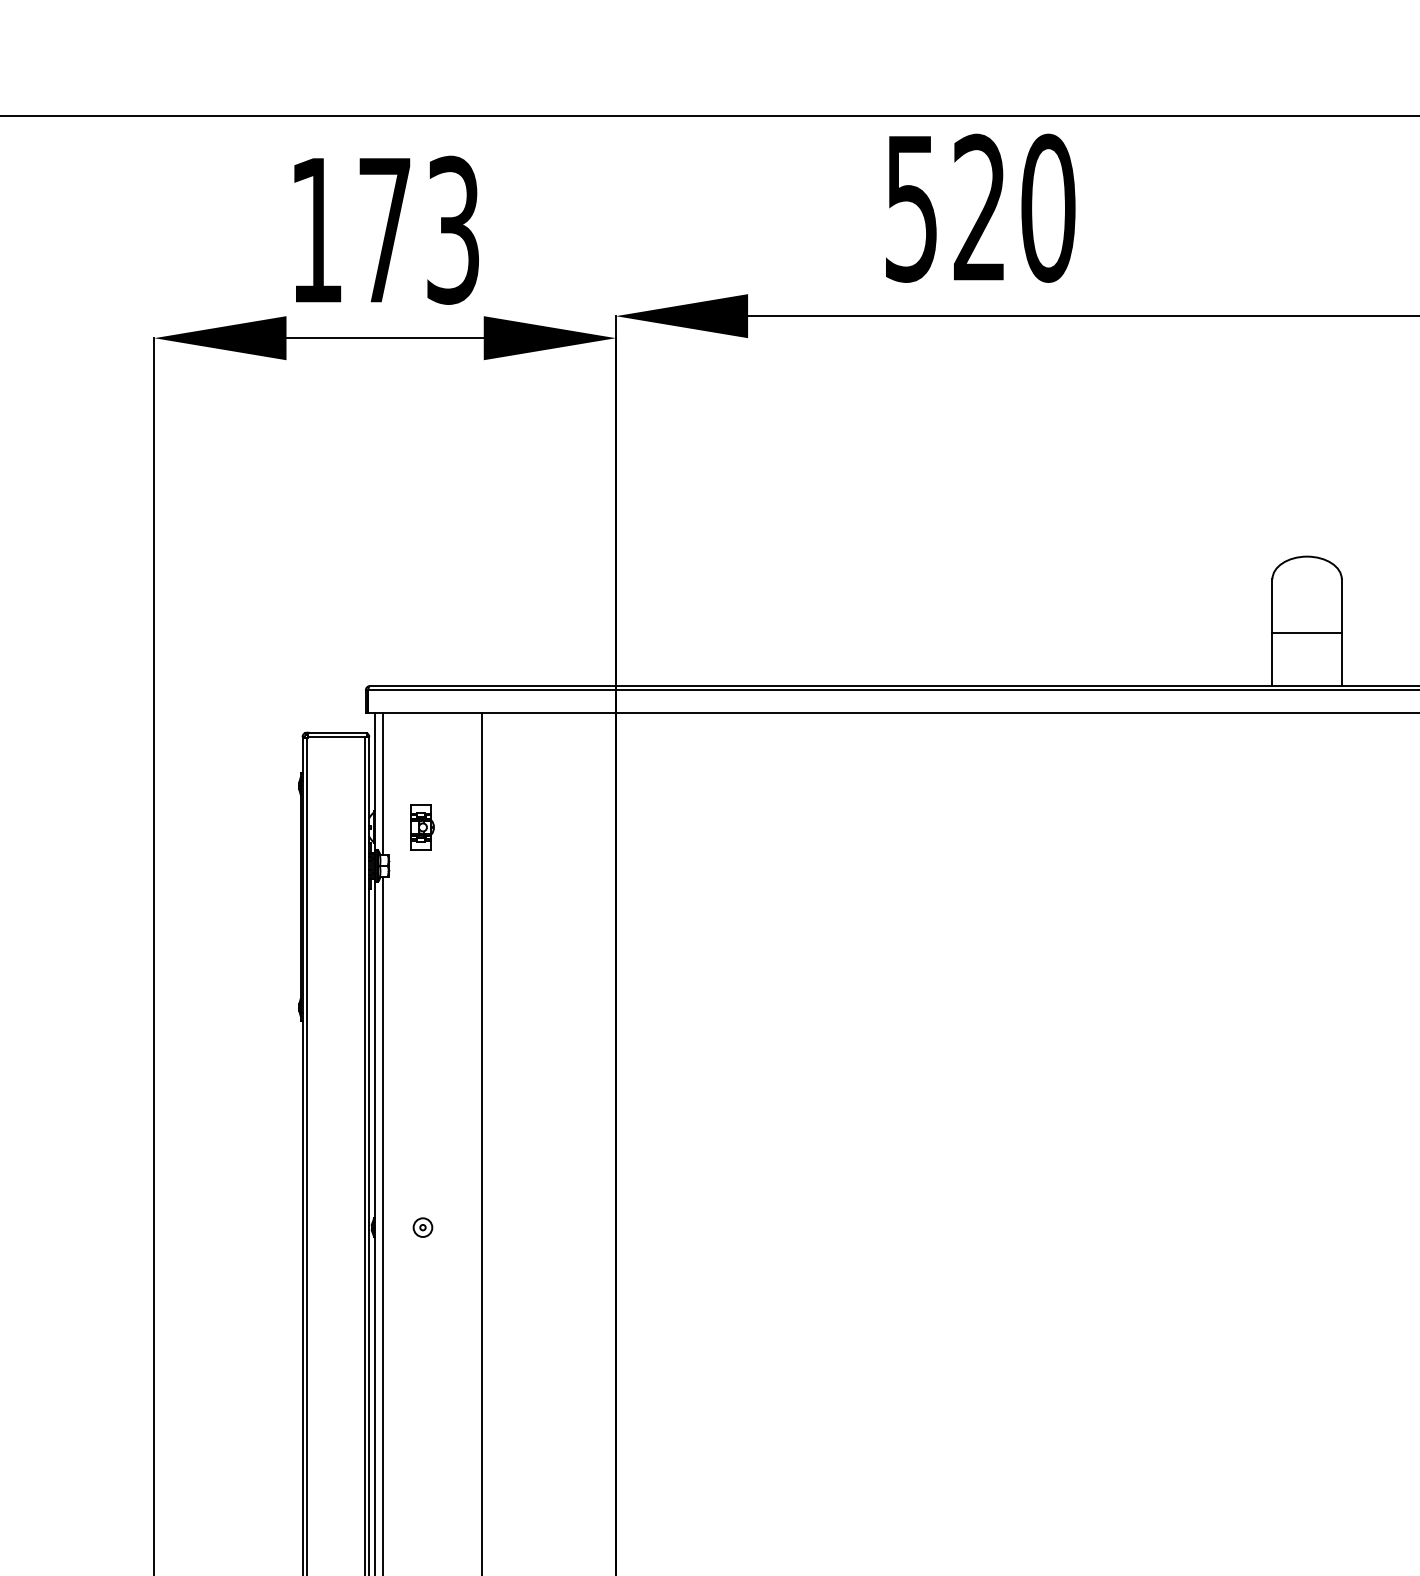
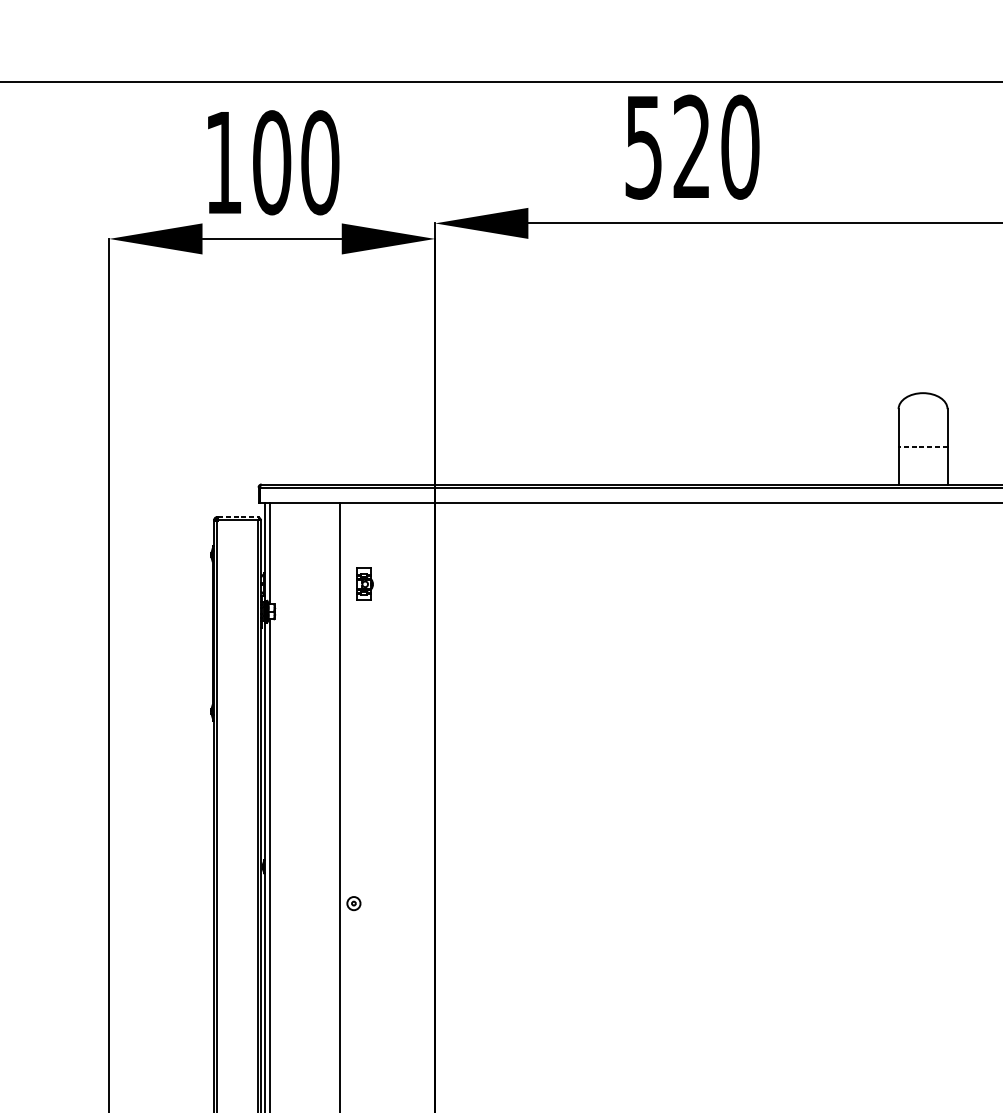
text: (419, 229) -> (296, 162), 173 -> 100
line: (1307, 632) -> (923, 446), solid -> dashed
line: (338, 732) -> (239, 517), solid -> dashed
part: (422, 827) -> (364, 584), moved
part: (422, 1227) -> (353, 903), moved

